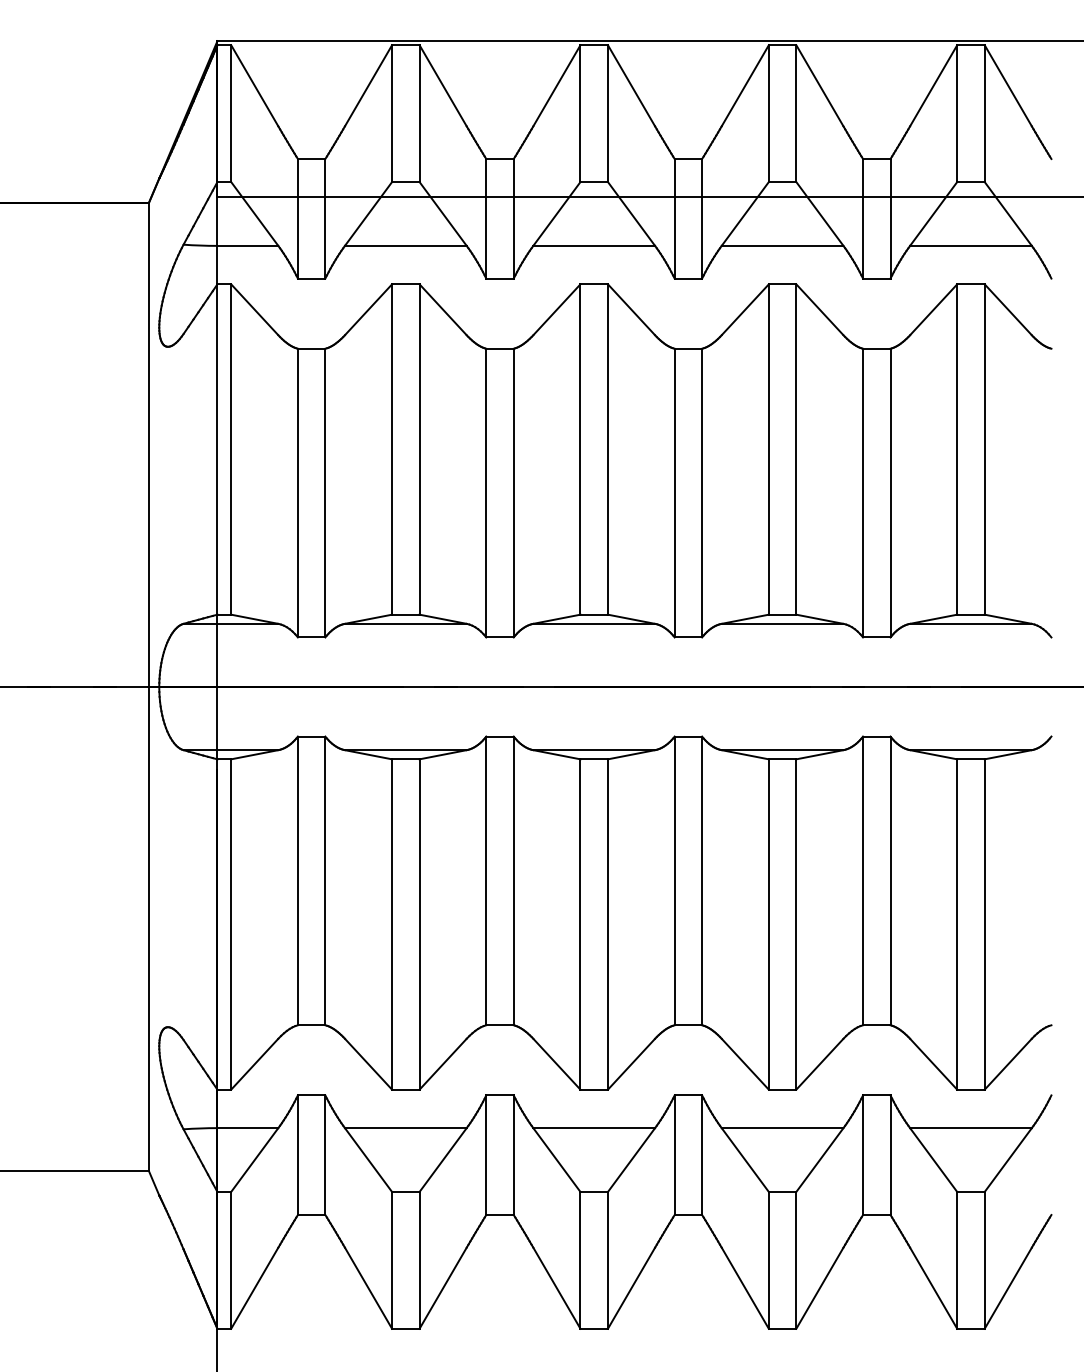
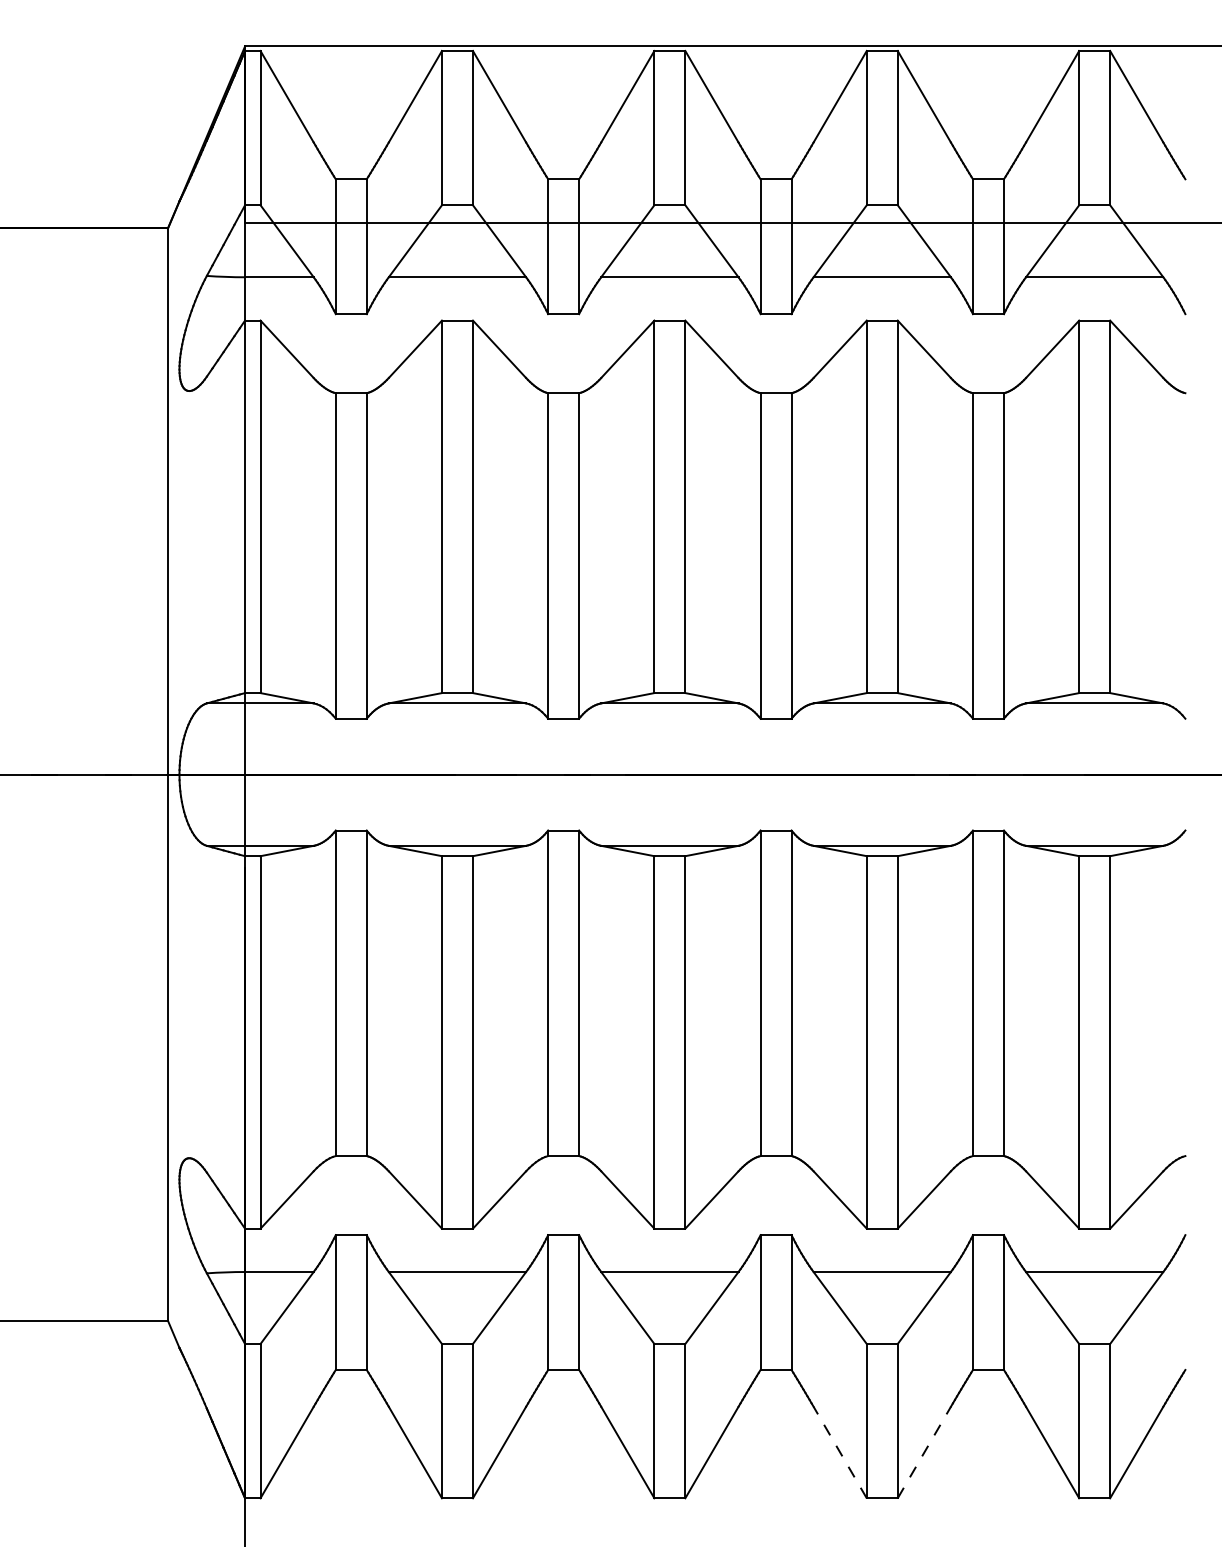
line: (745, 1288) -> (840, 1452), solid -> dashed
line: (820, 1288) -> (924, 1452), solid -> dashed

